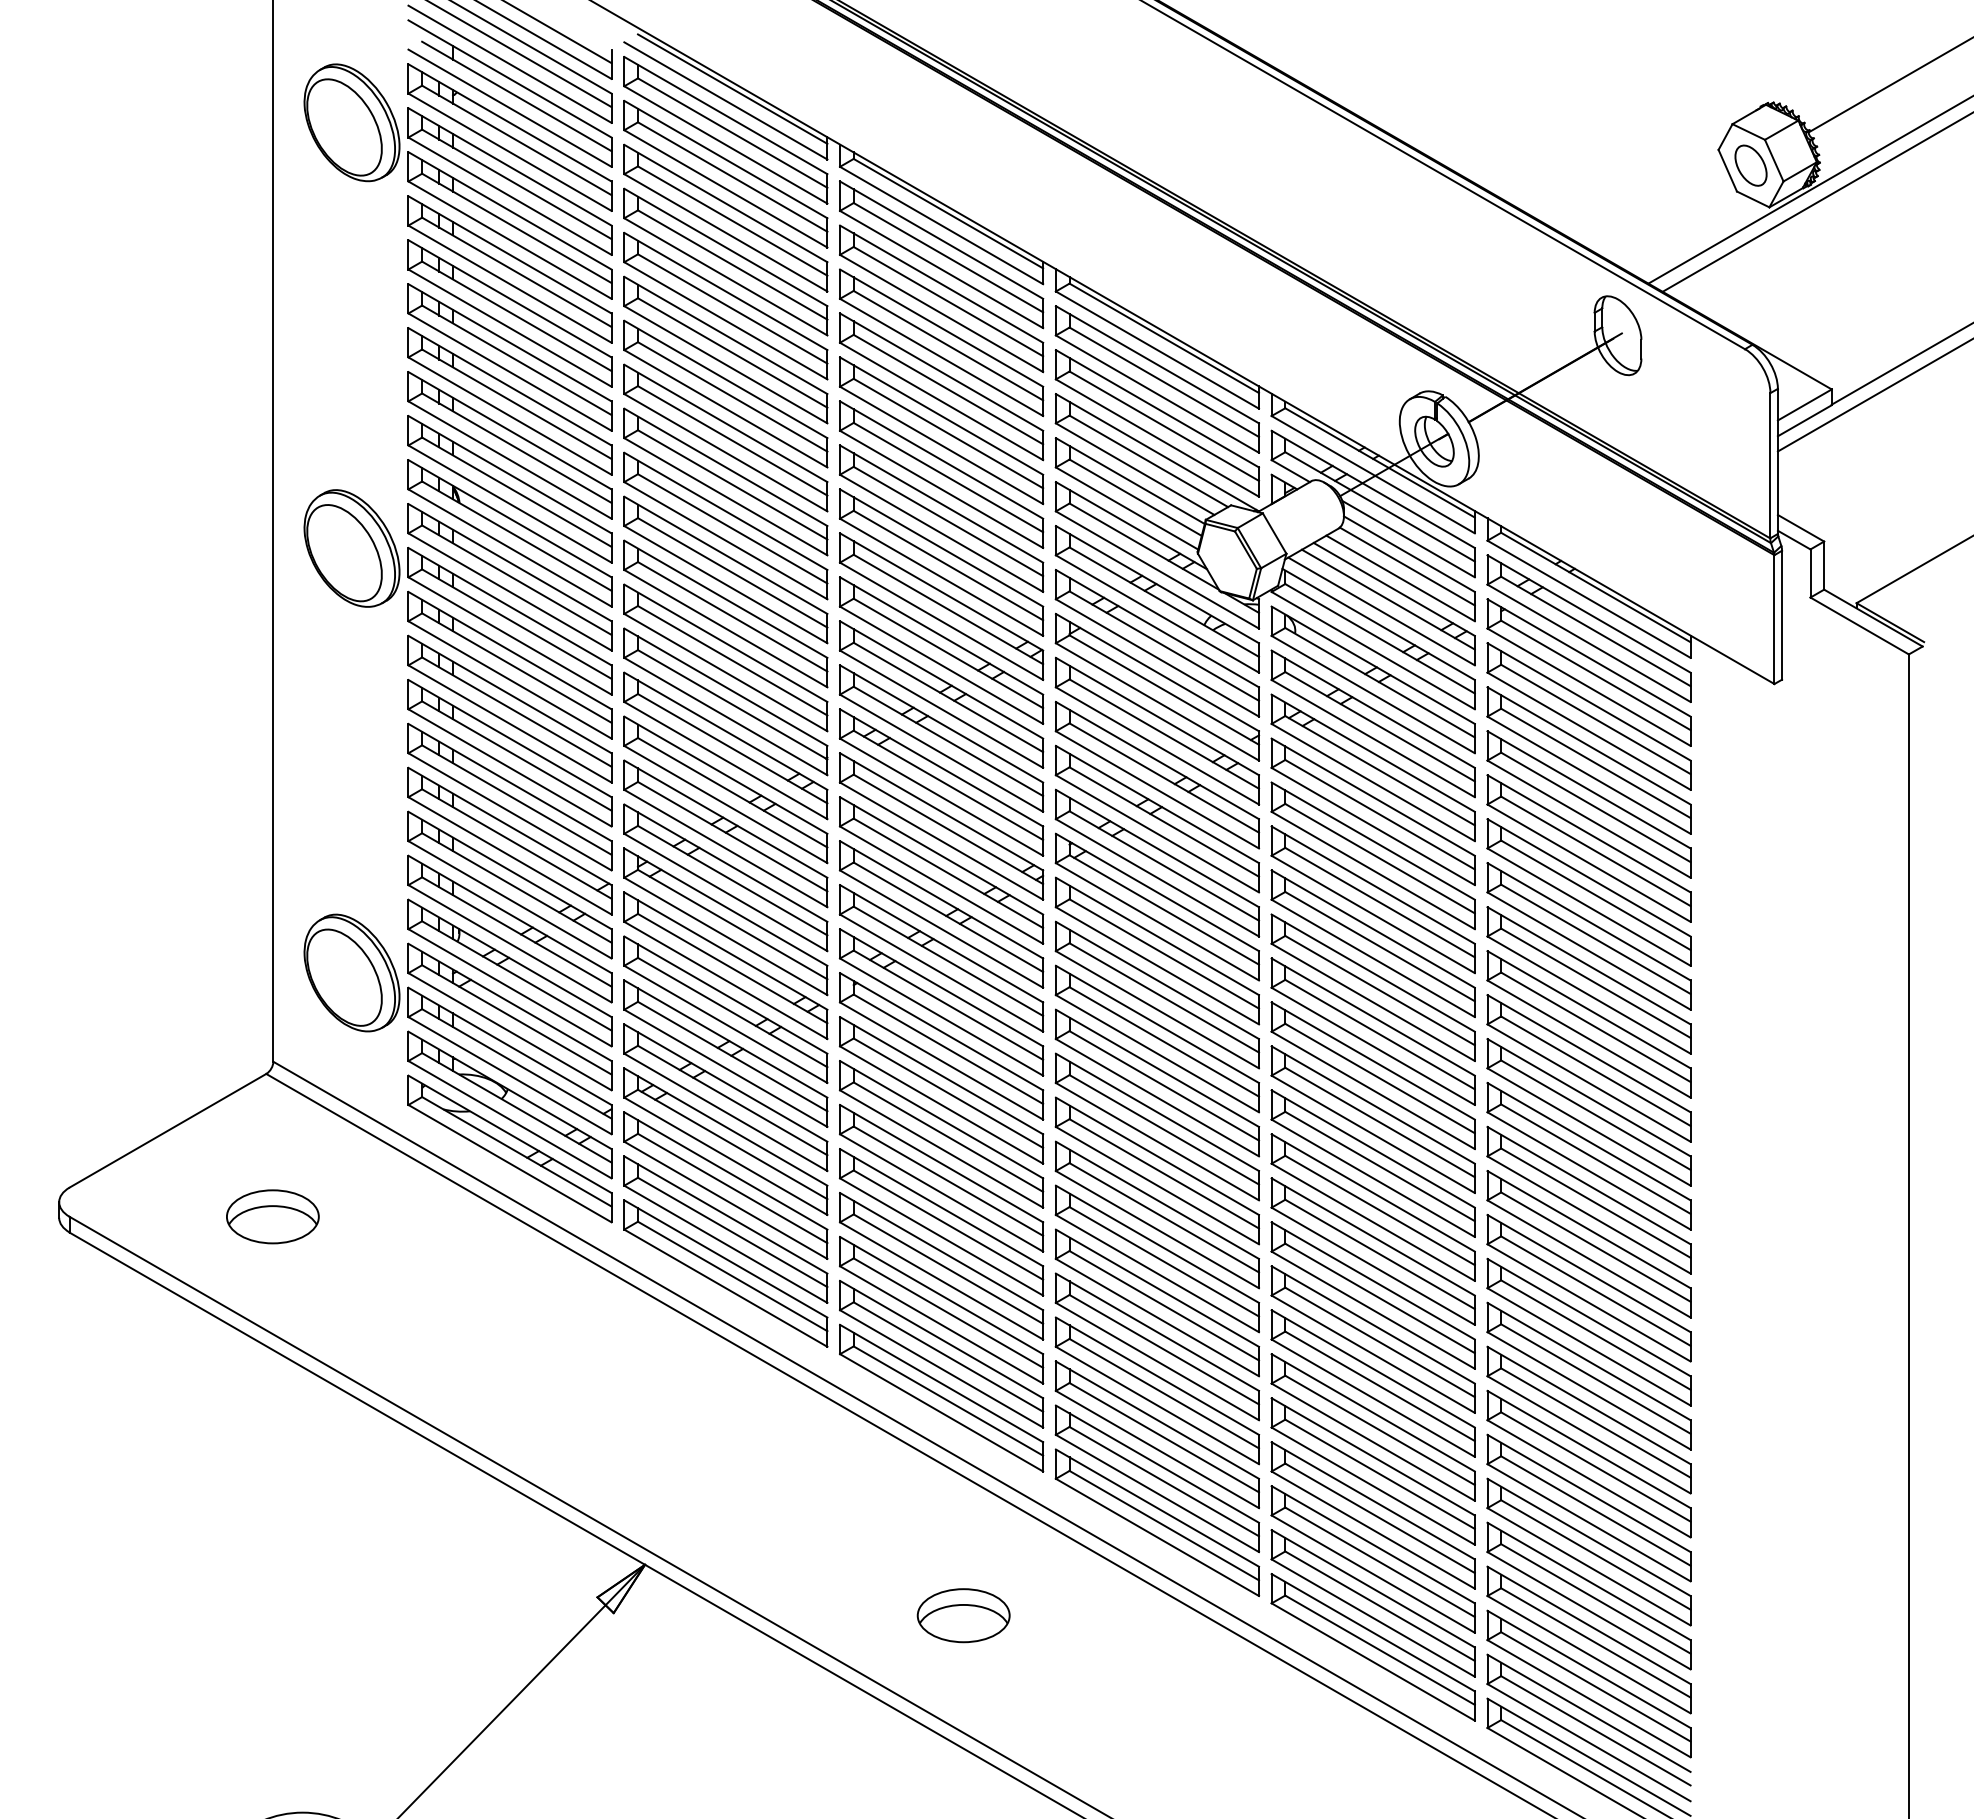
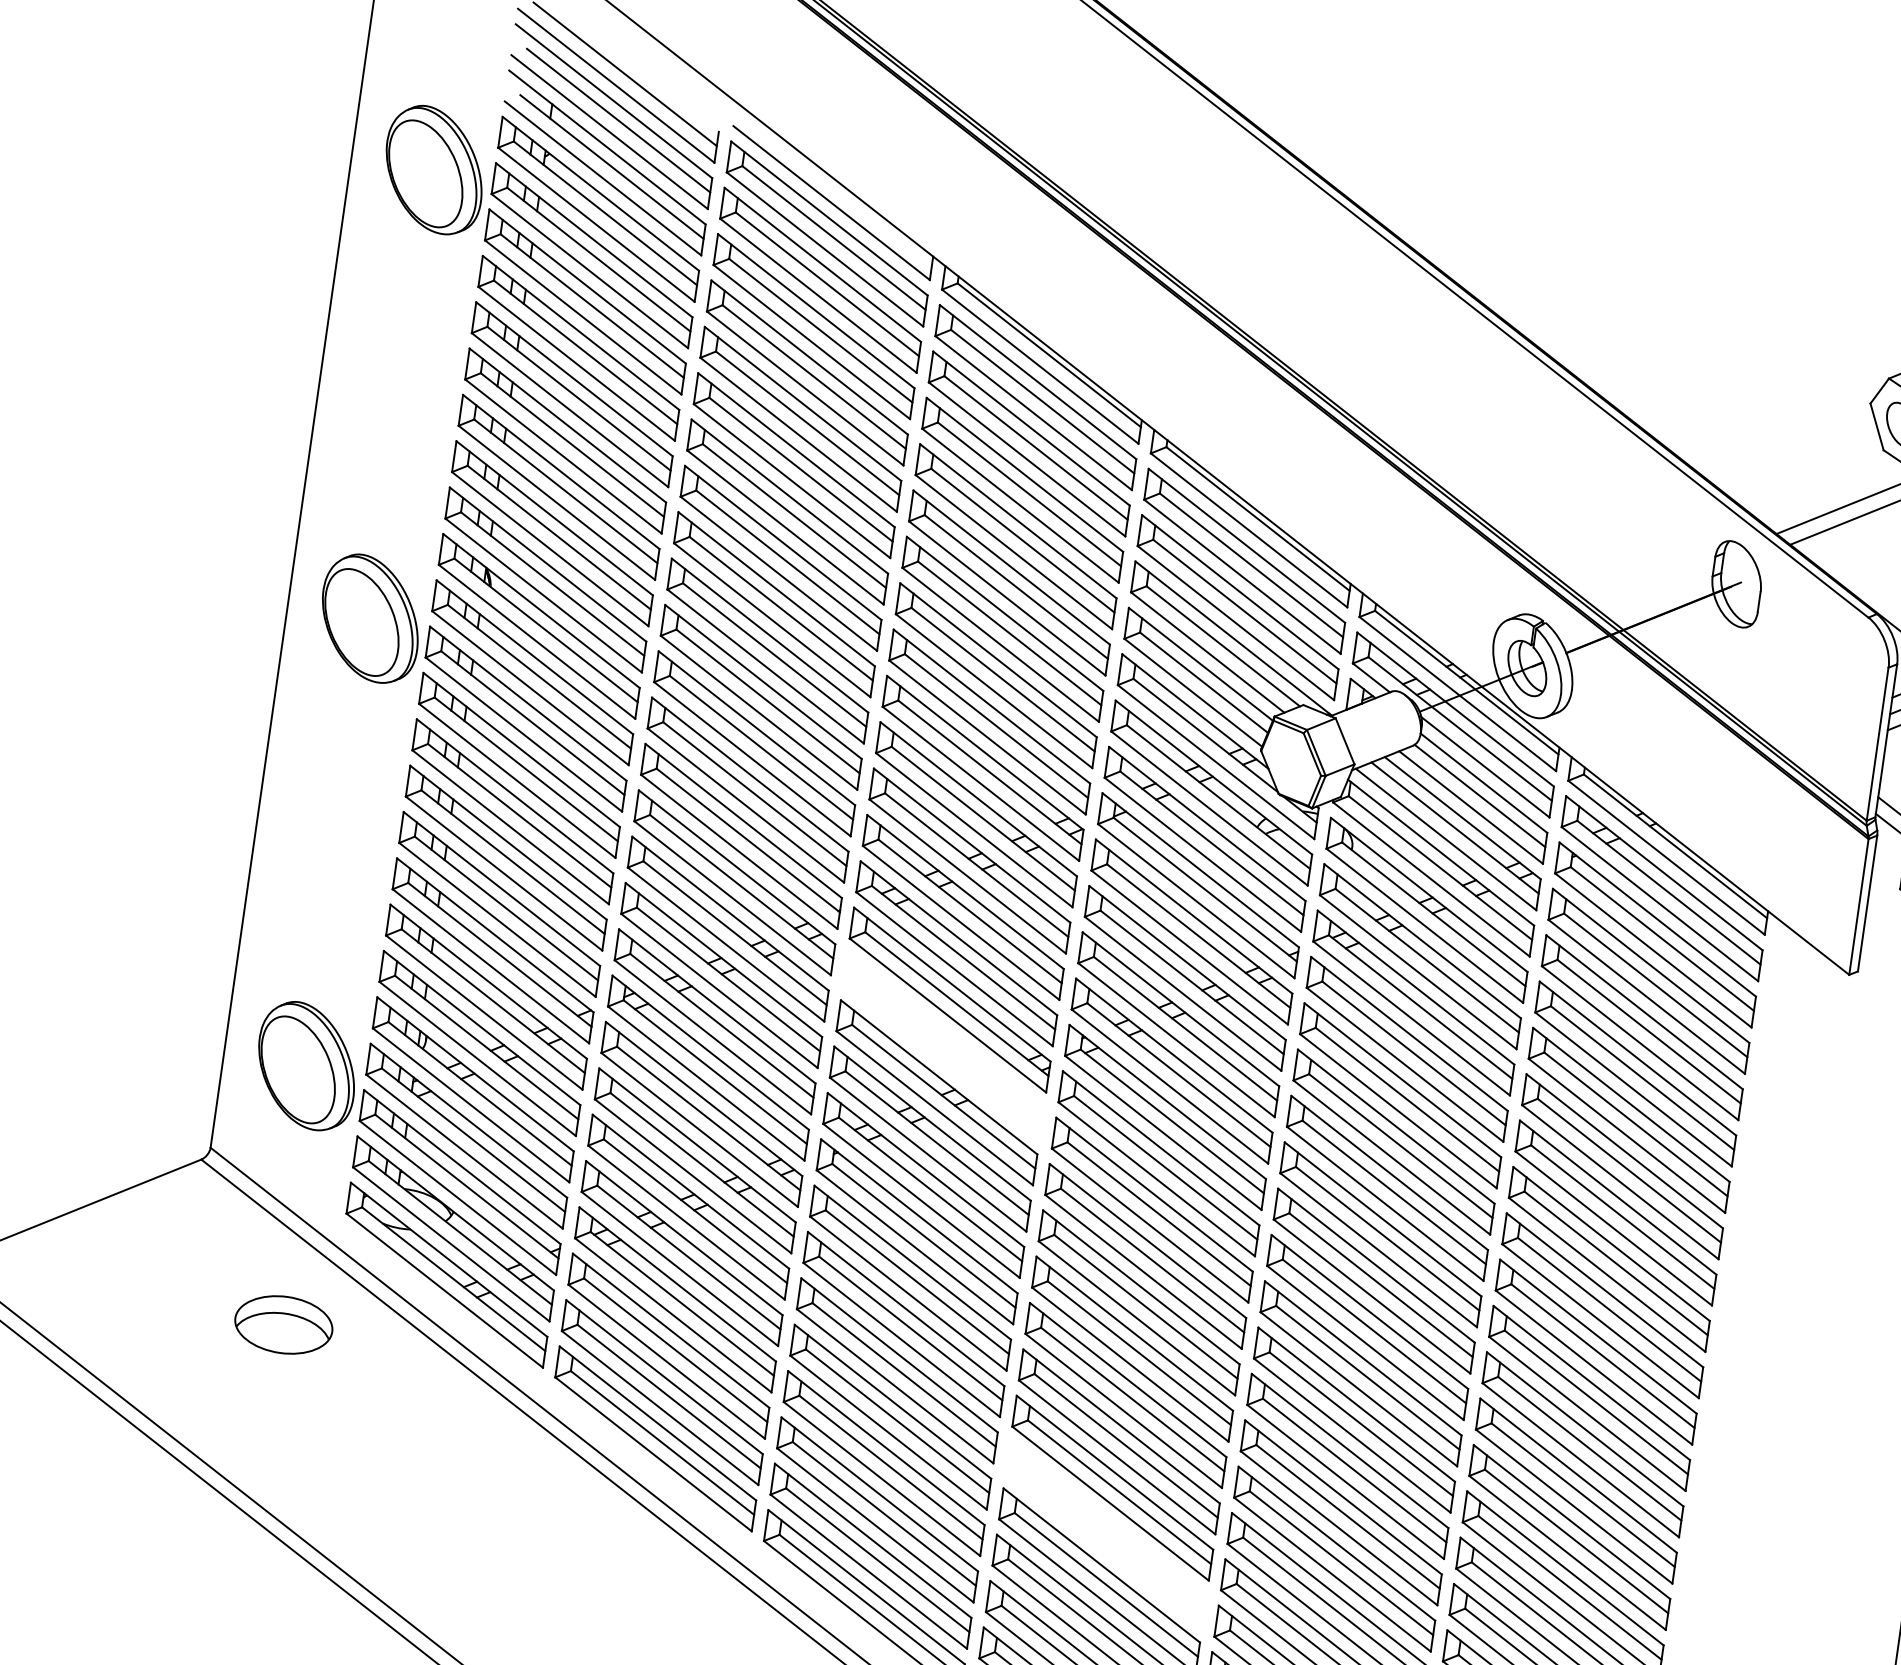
line: (732, 88) -> (840, 190), removed
part: (941, 870) -> (943, 1046), removed
part: (272, 1216) -> (283, 1324), moved
part: (1157, 1302) -> (1106, 1534), removed

